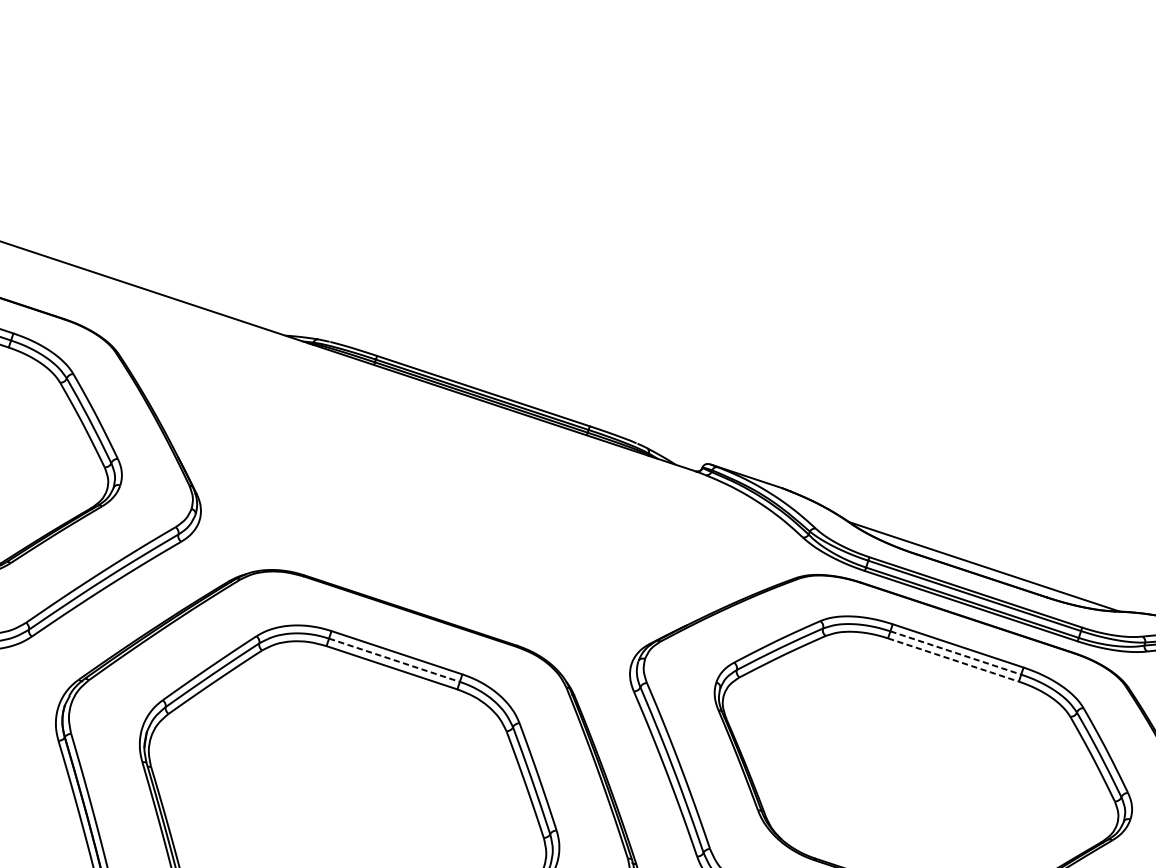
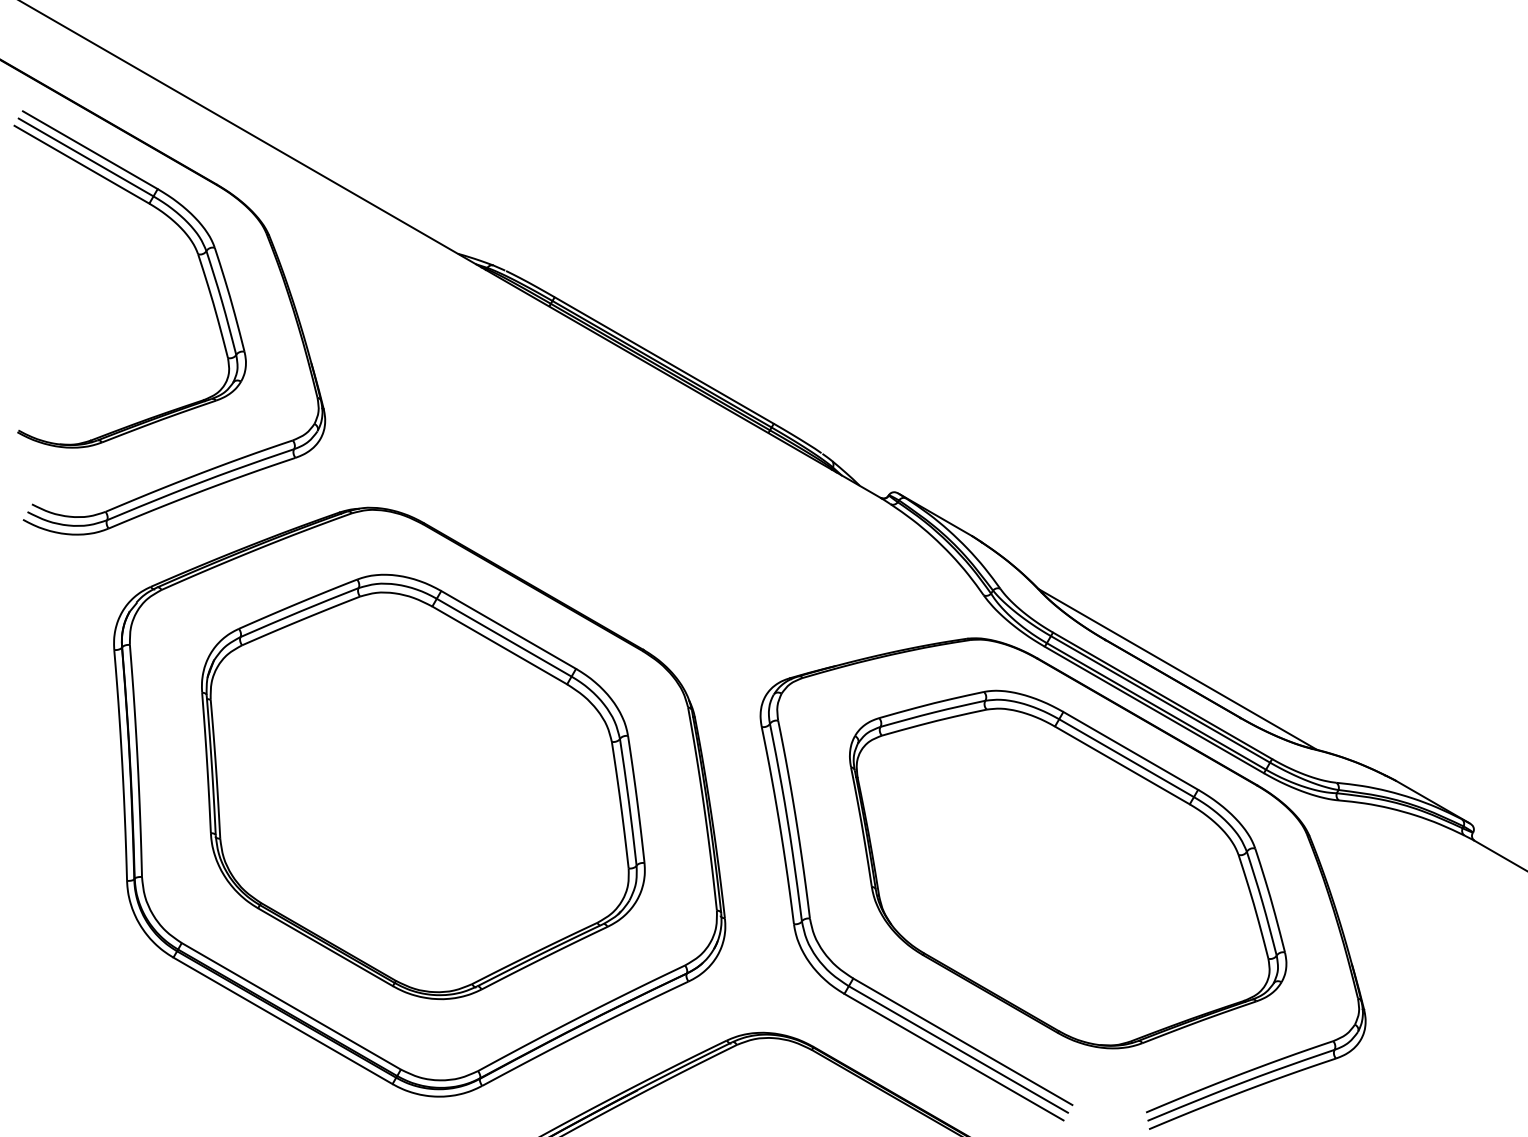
line: (955, 653) -> (1126, 758), dashed -> solid
line: (394, 660) -> (504, 637), dashed -> solid
line: (953, 660) -> (1122, 765), dashed -> solid

